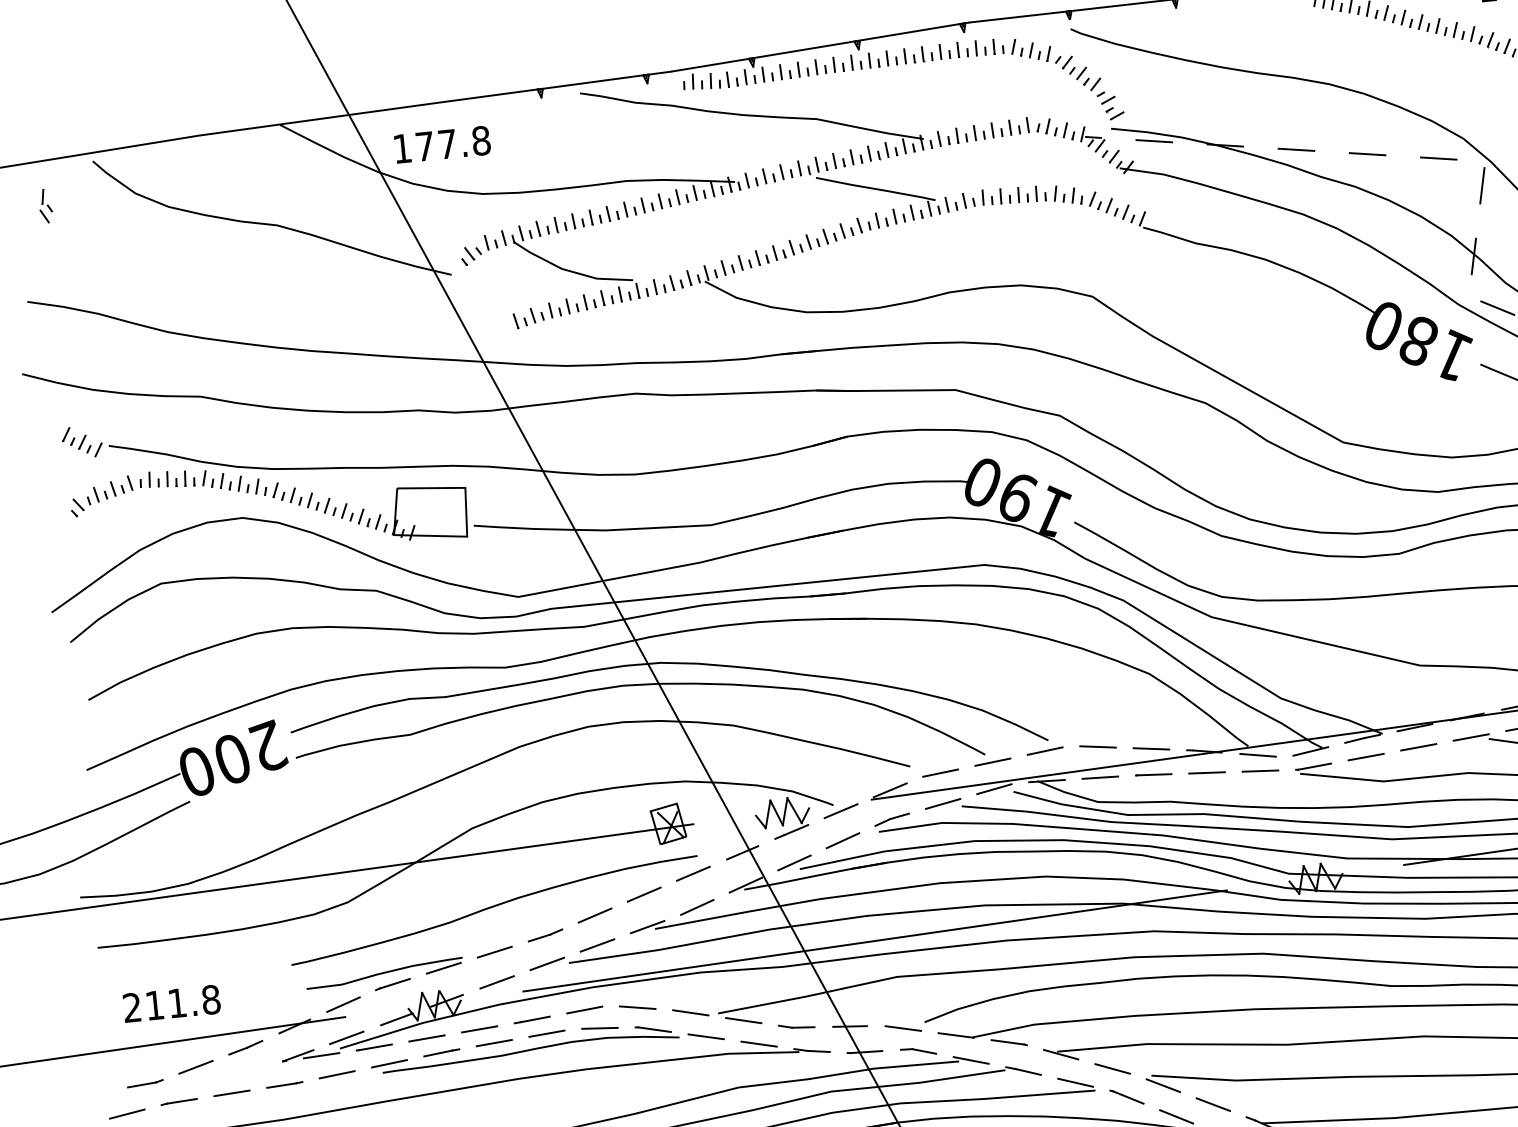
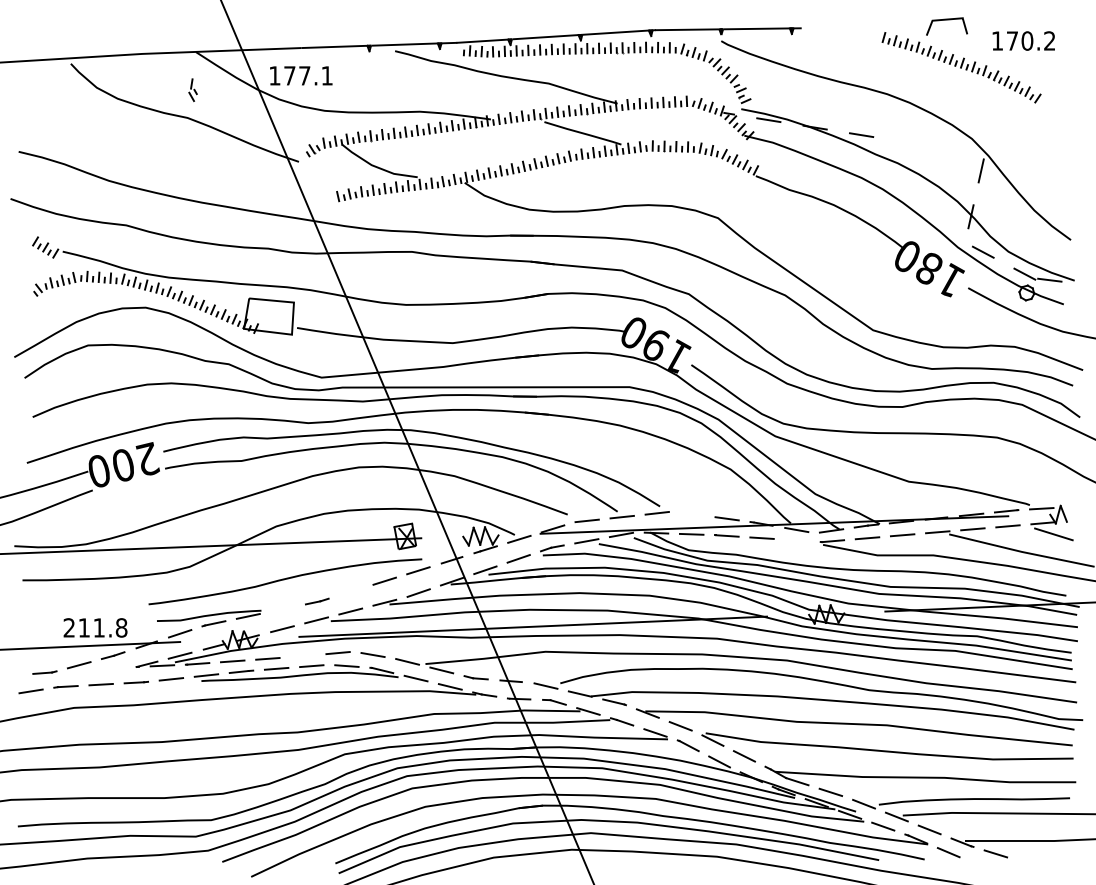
text: (481, 140) -> (327, 75), 177.8 -> 177.1
line: (1366, 153) -> (907, 142), removed
line: (1437, 157) -> (953, 149), removed
part: (44, 205) -> (192, 89), moved
line: (1096, 746) -> (691, 513), removed
line: (1259, 771) -> (796, 540), removed
line: (595, 915) -> (351, 591), removed
line: (494, 951) -> (282, 608), removed
text: (171, 1003) -> (95, 627), moved
line: (531, 1020) -> (302, 656), removed

